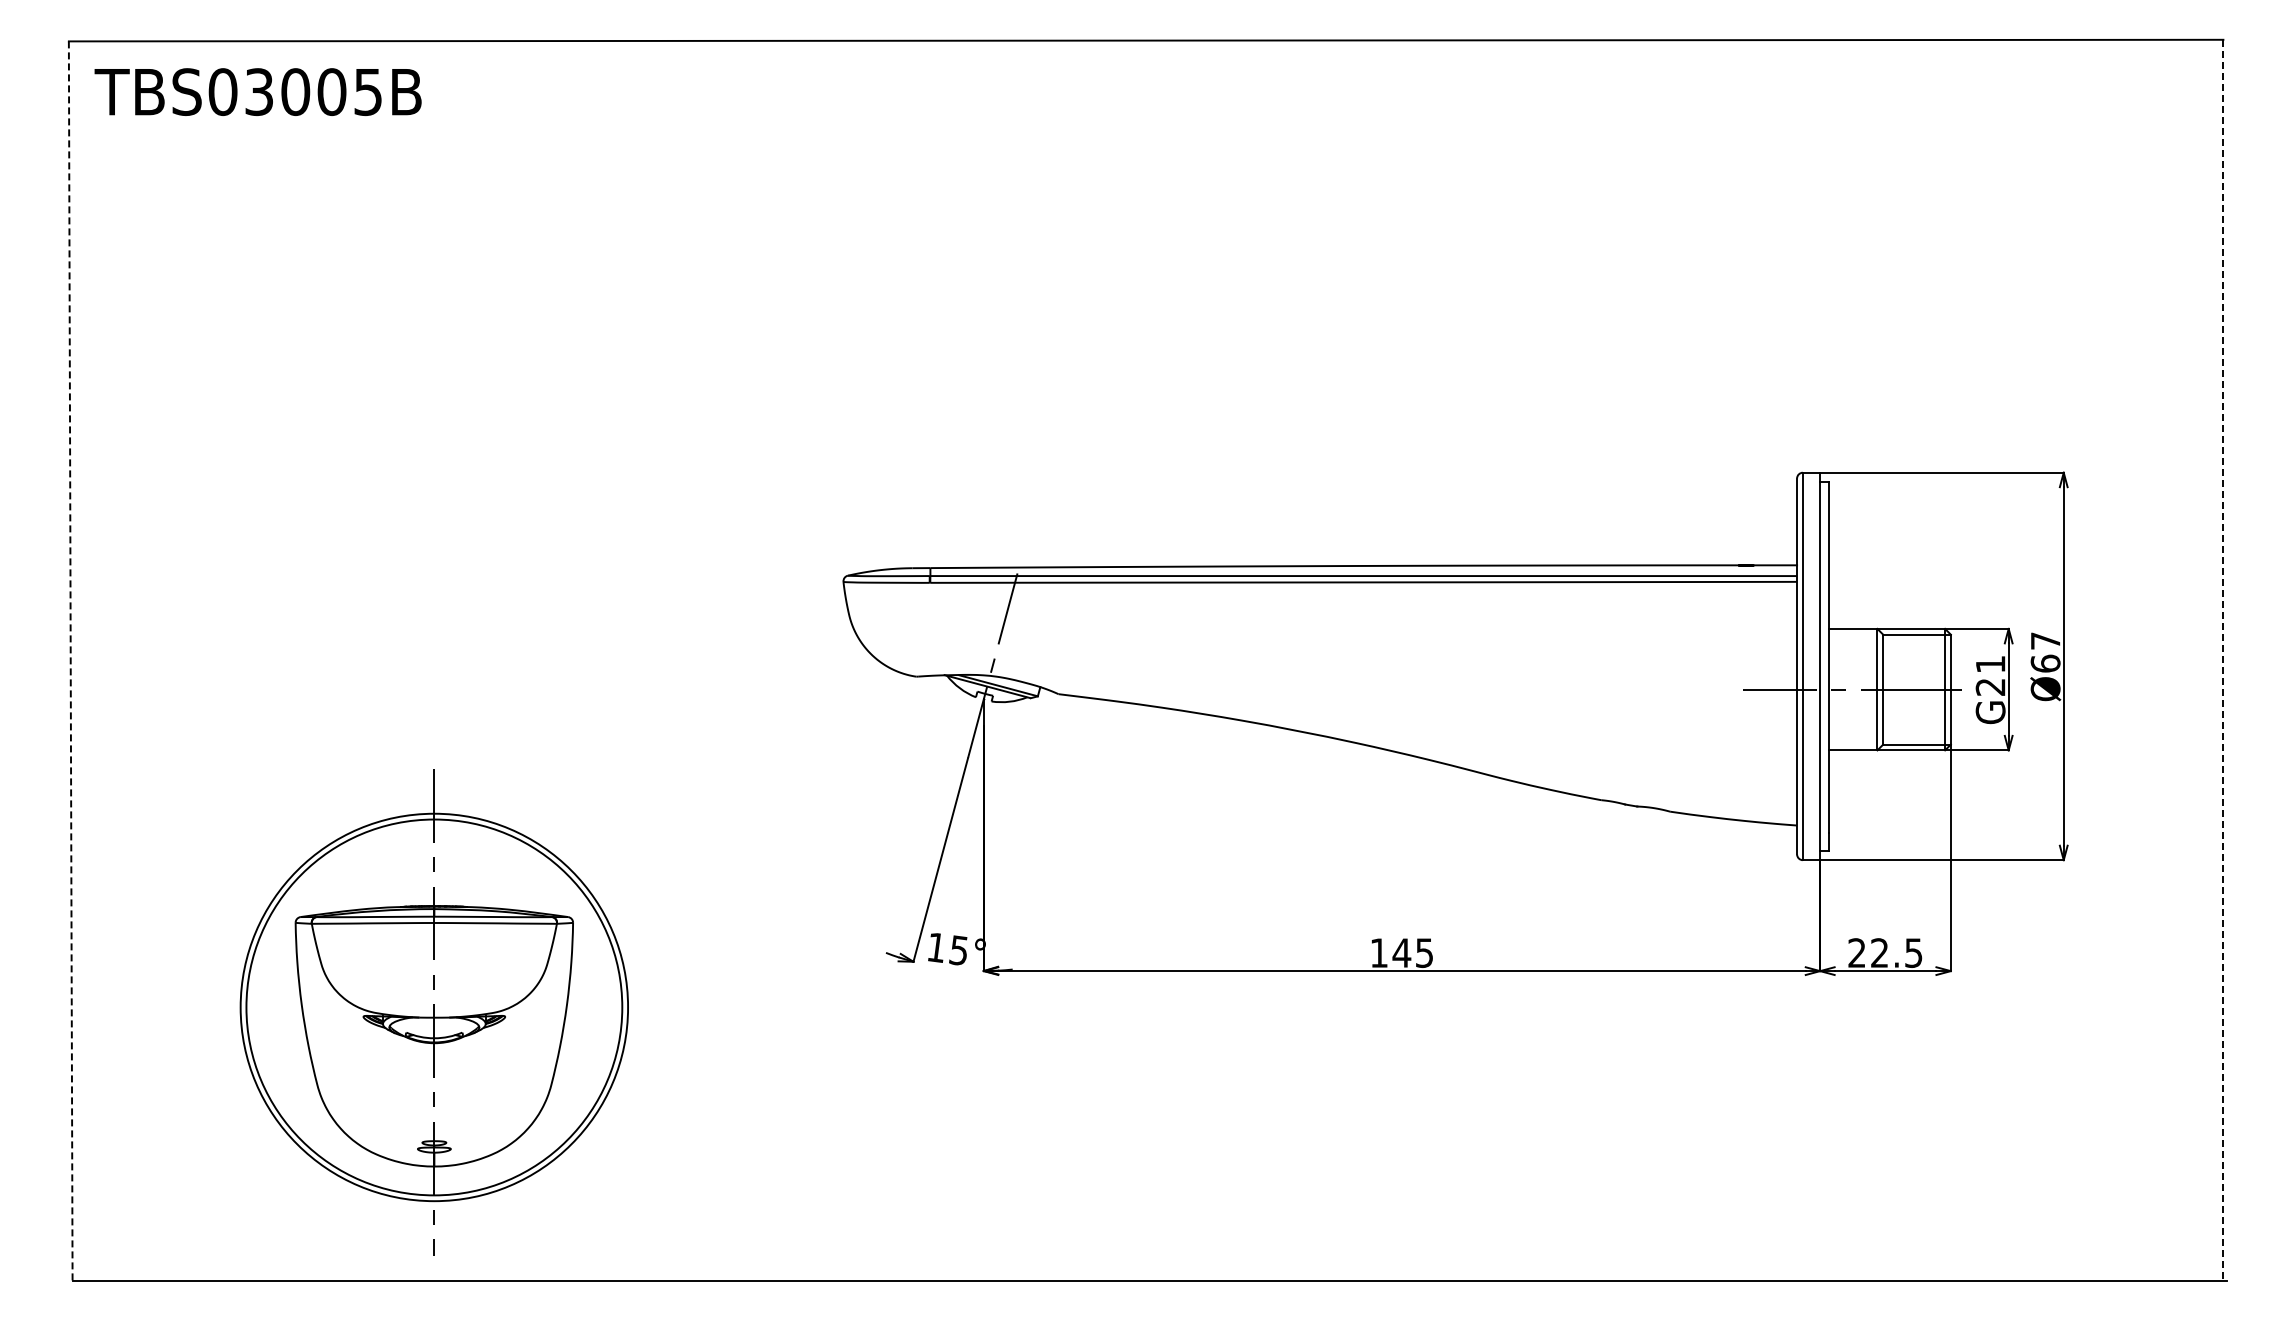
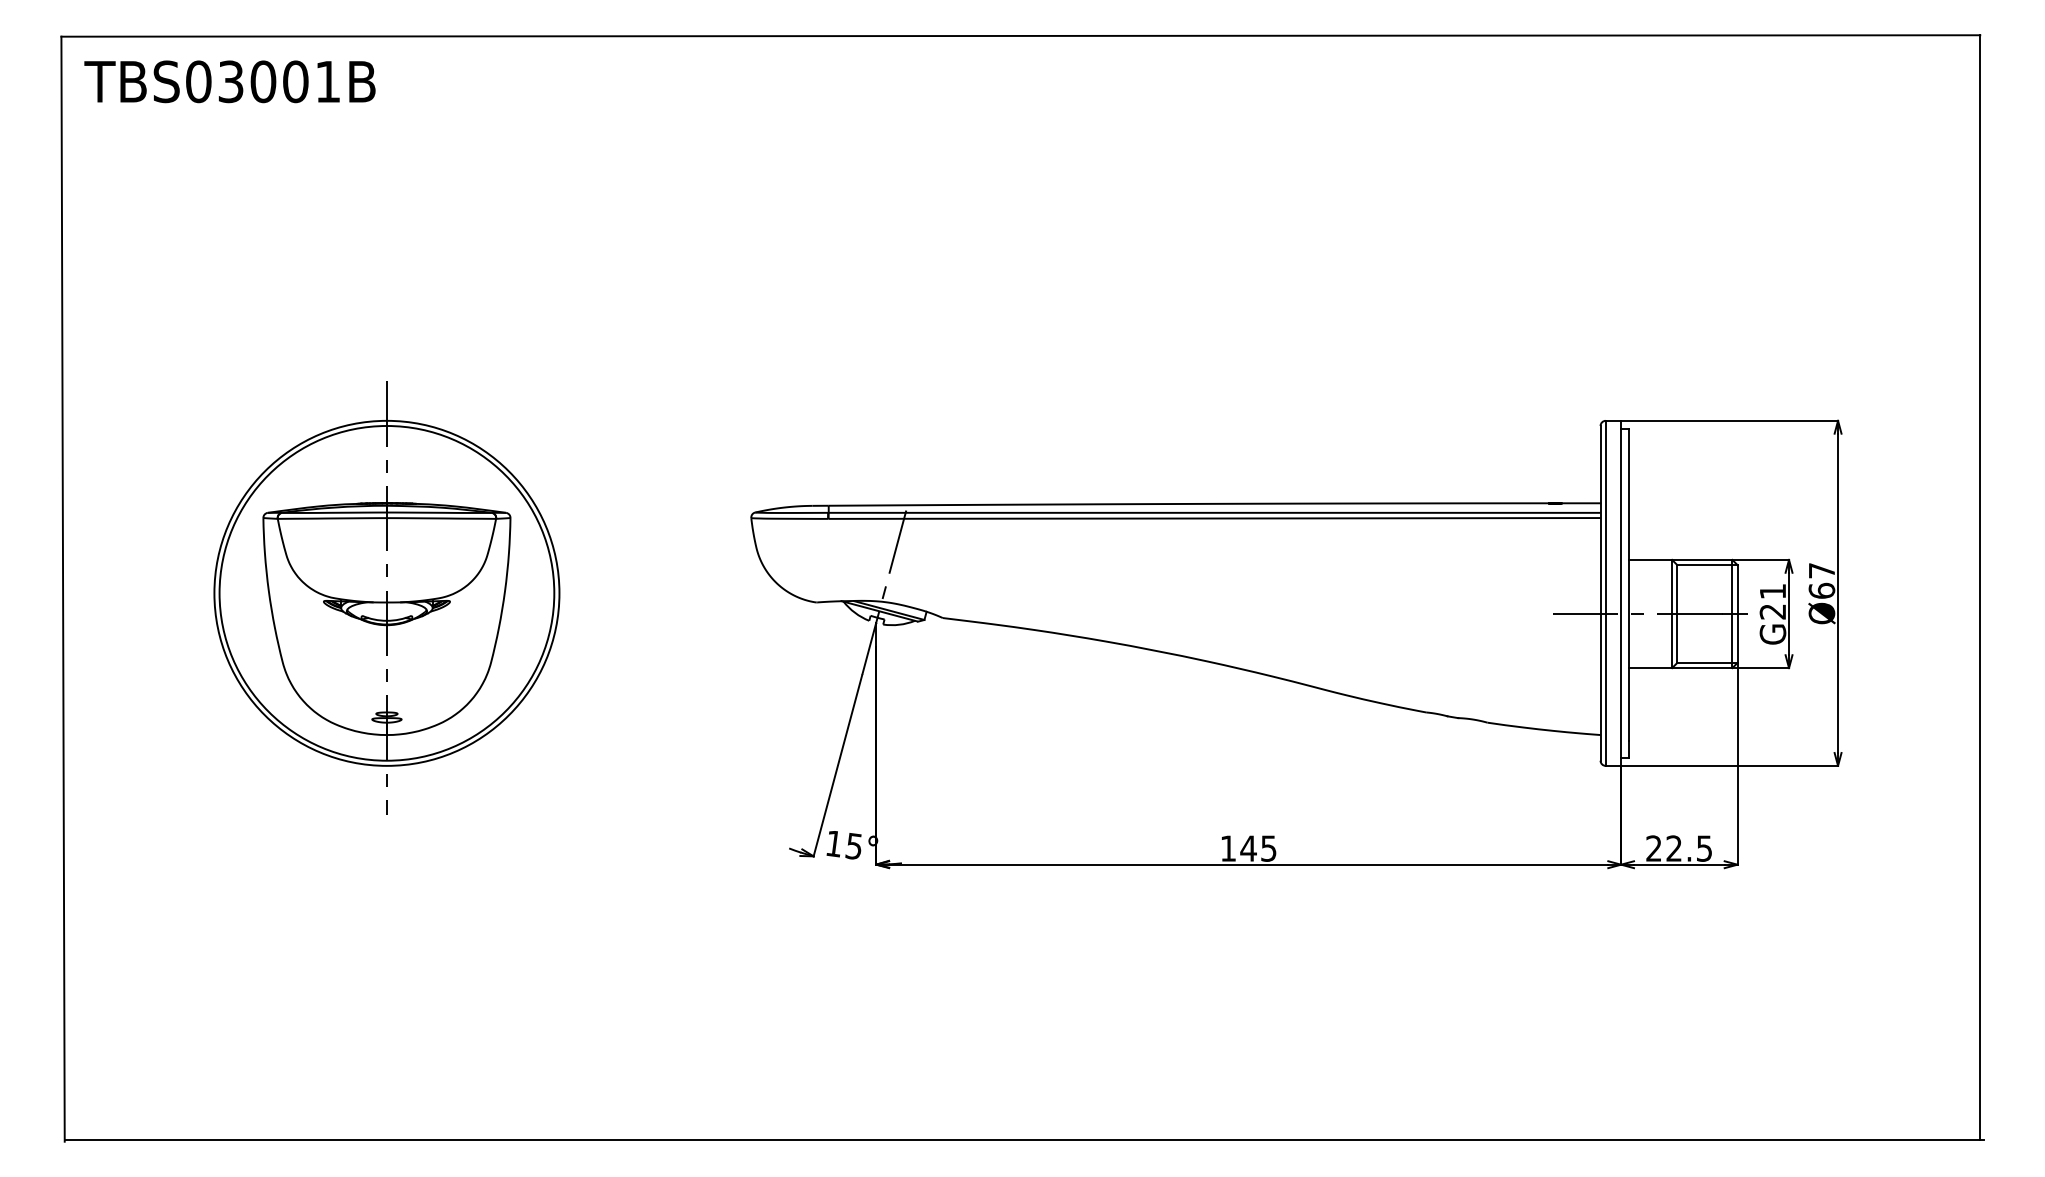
text: (367, 92) -> (327, 82), TBS03005B -> TBS03001B
line: (2223, 660) -> (1980, 588), dashed -> solid
line: (70, 662) -> (62, 589), dashed -> solid
part: (433, 1012) -> (386, 597), moved

